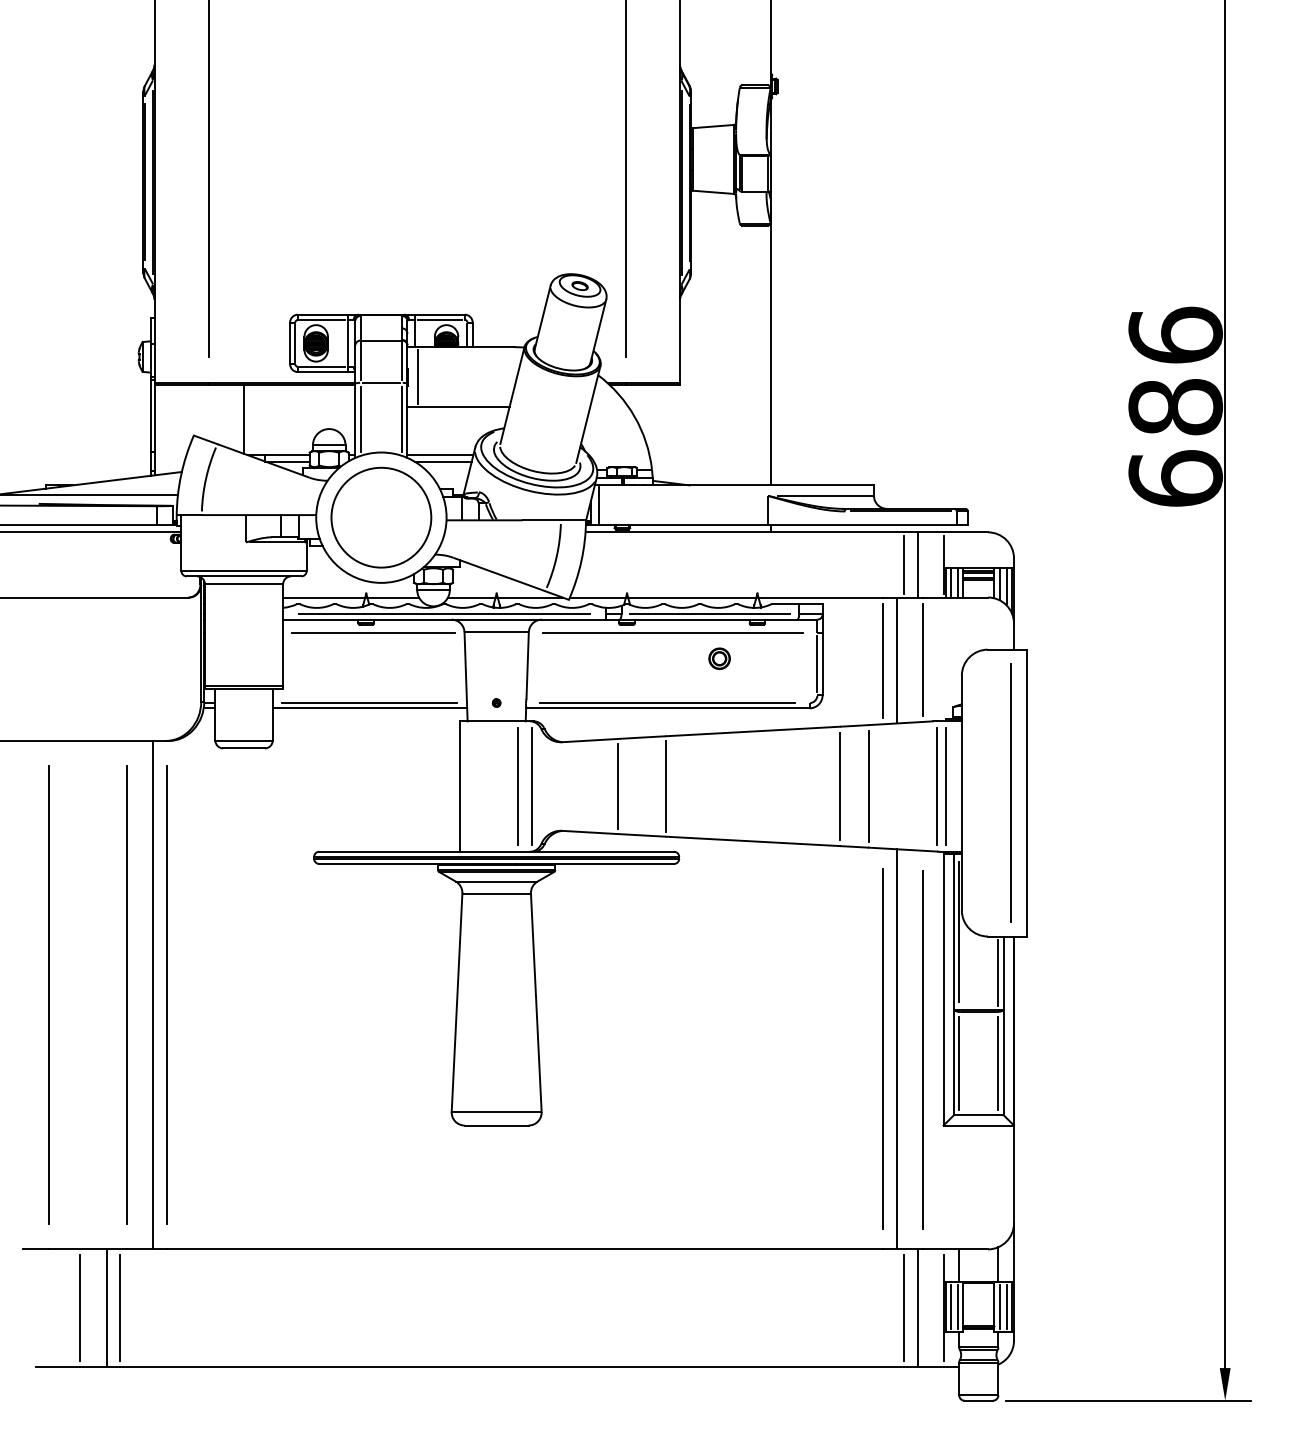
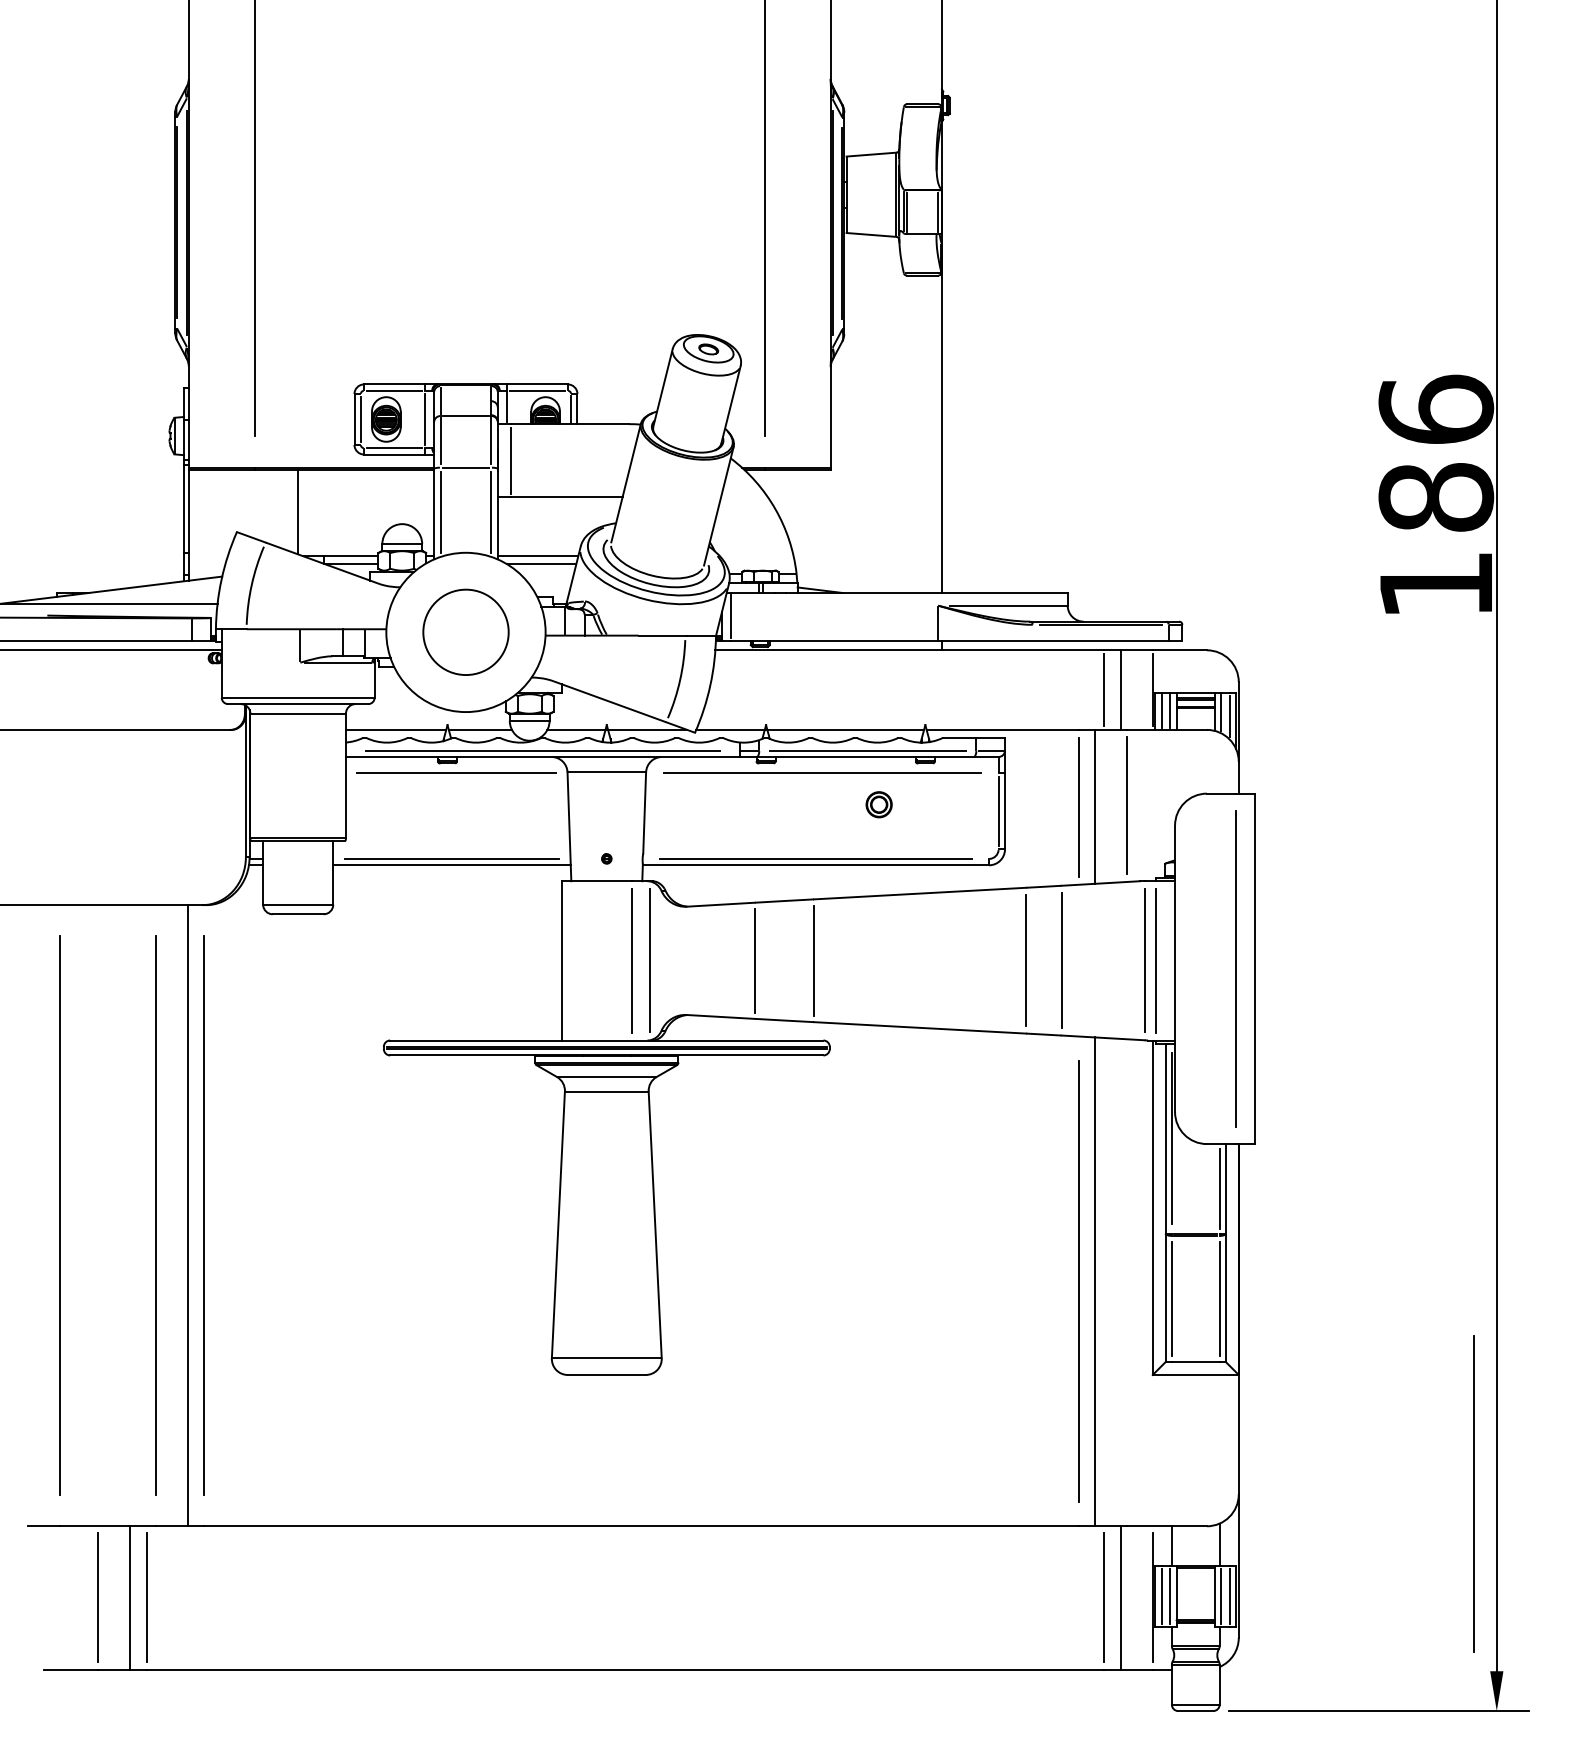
text: (1175, 478) -> (1436, 584), 686 -> 186
circle: (381, 517) -> (466, 632), size x0.7
line: (922, 1049) -> (1126, 1282), removed
line: (1205, 1222) -> (1472, 1493), added

